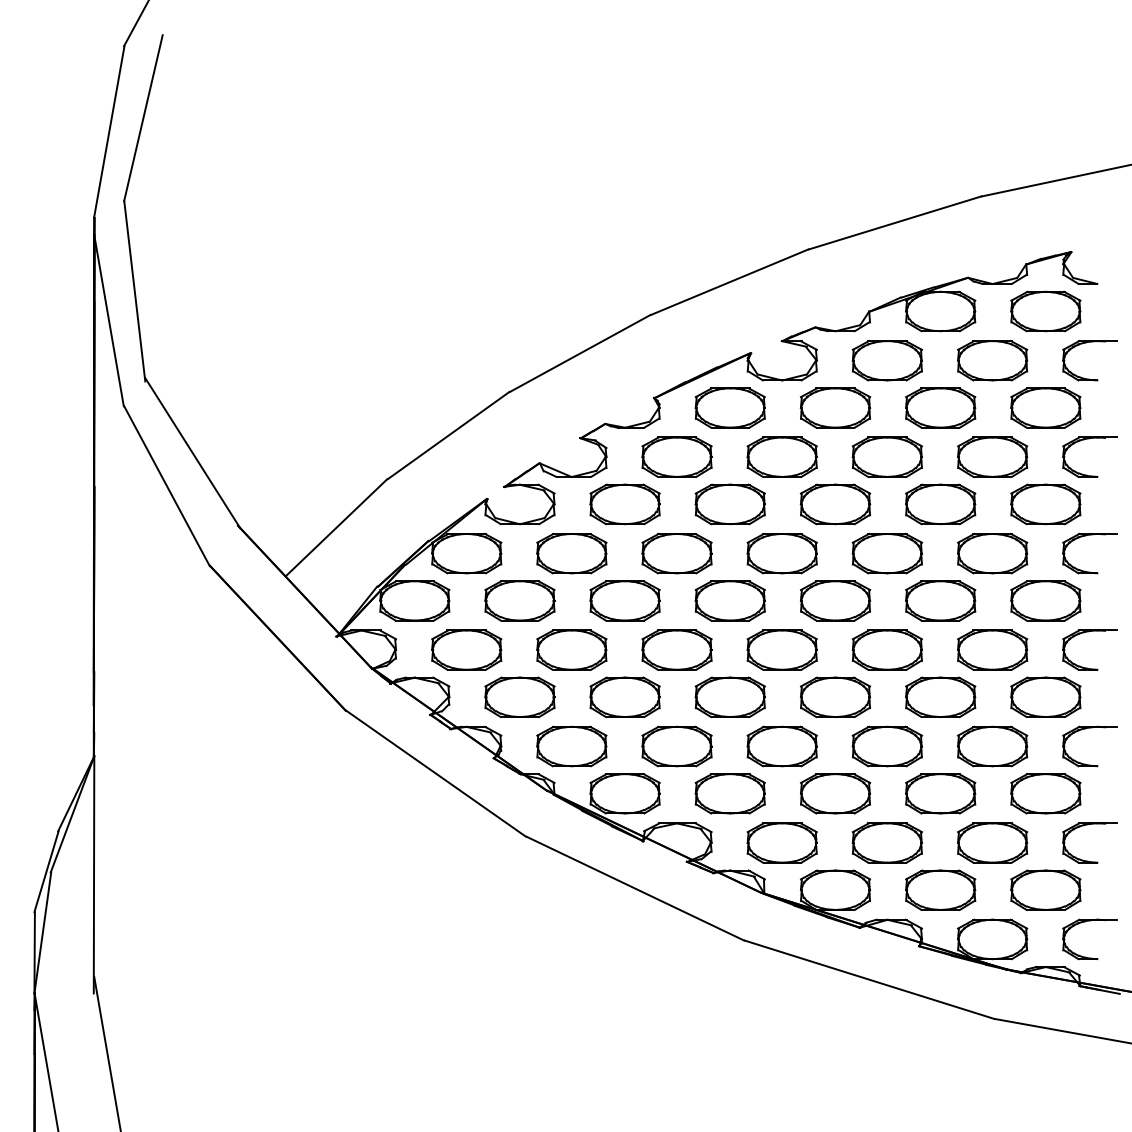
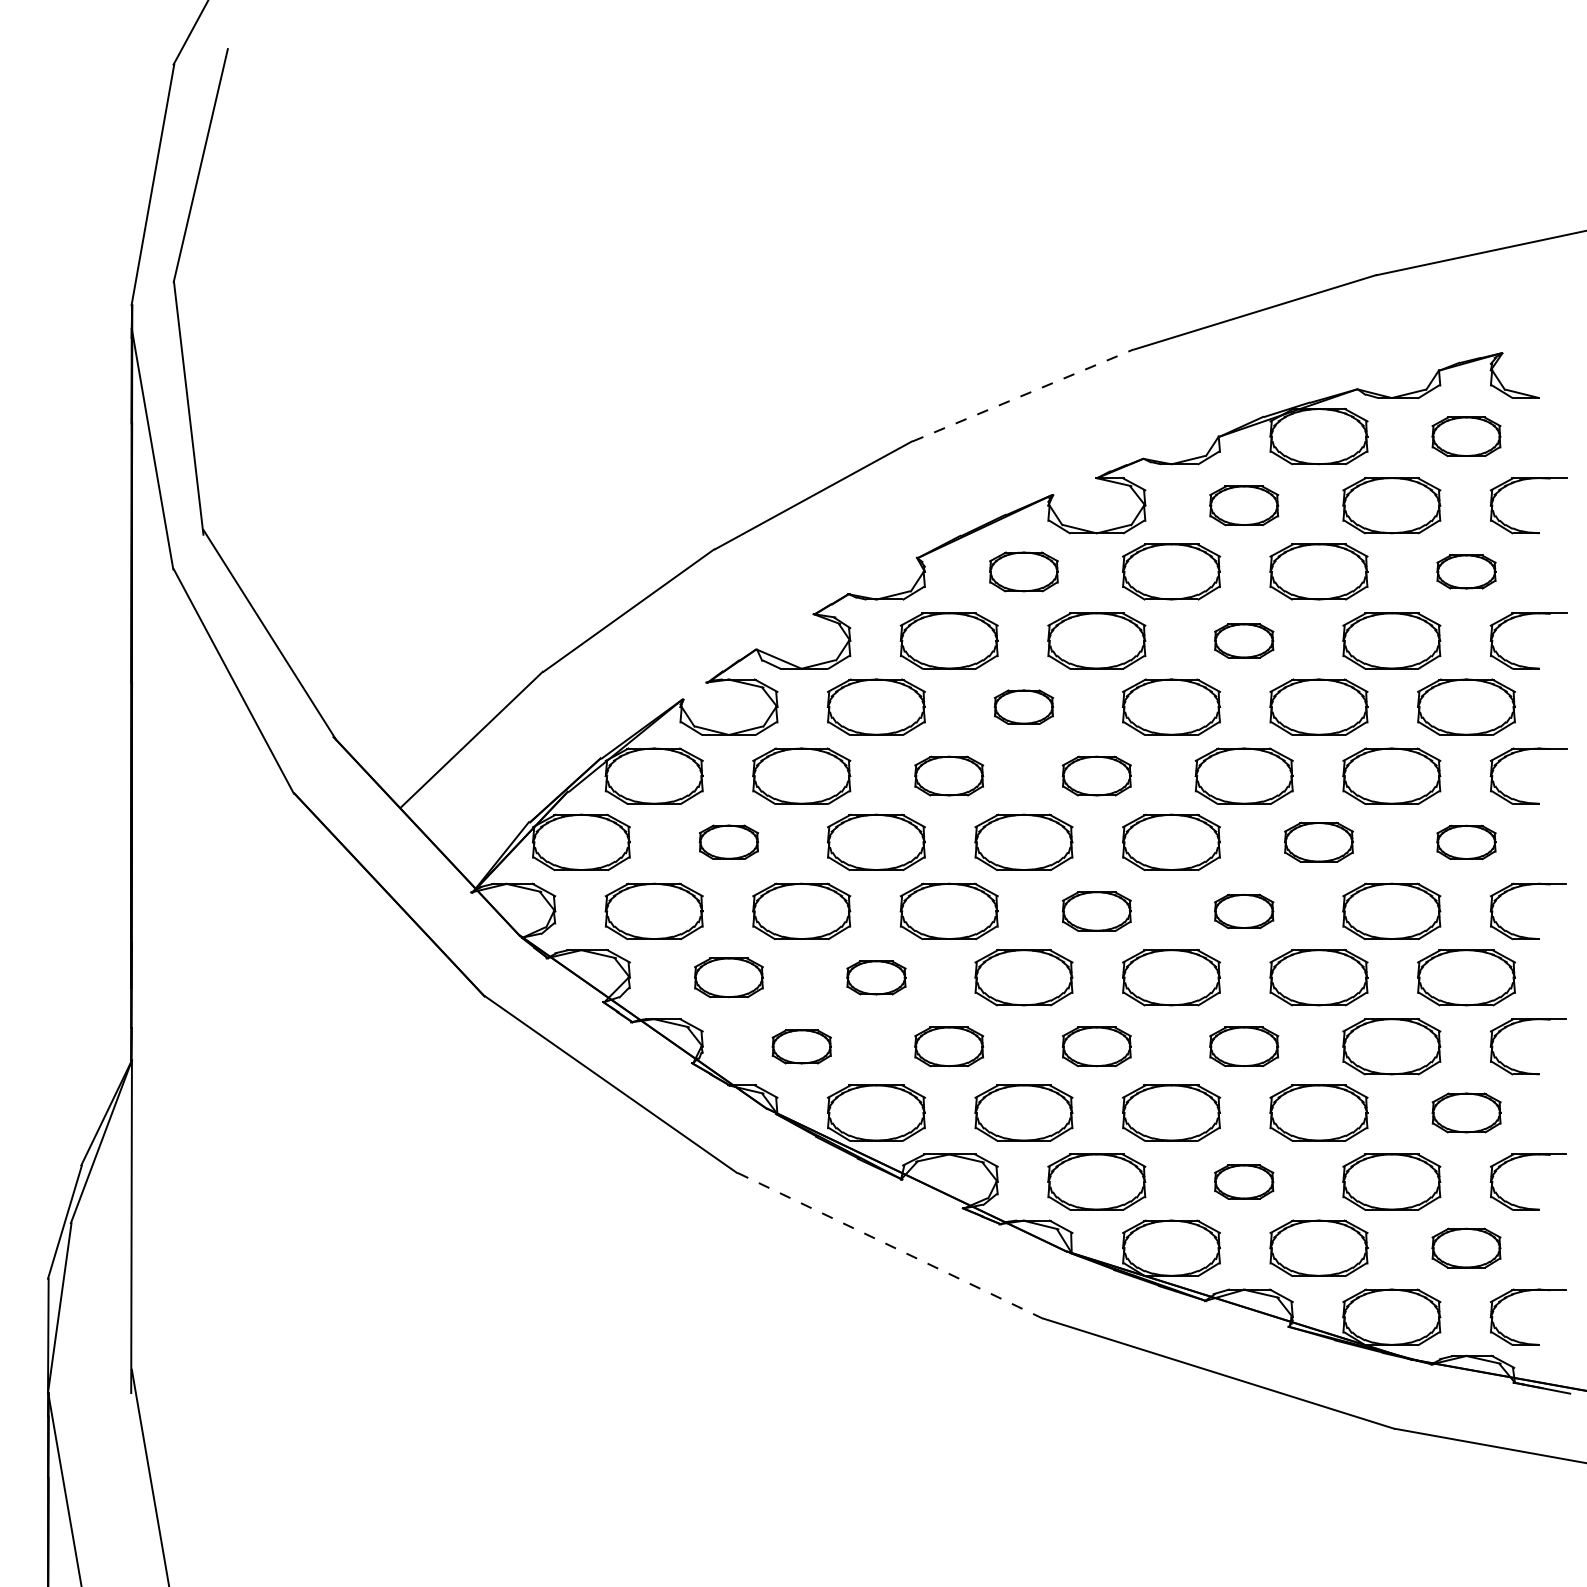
line: (729, 282) -> (1023, 395), solid -> dashed
part: (1045, 311) -> (1466, 436), size x0.7
part: (886, 360) -> (1243, 505), size x0.7
part: (729, 407) -> (1023, 571), size x0.7
part: (1045, 407) -> (1466, 571), size x0.6
part: (886, 456) -> (1243, 640), size x0.6
part: (729, 503) -> (1023, 706), size x0.6
part: (676, 553) -> (948, 775), size x0.7
part: (782, 553) -> (1096, 775), size x0.7
part: (519, 600) -> (728, 841), size x0.6
part: (940, 600) -> (1318, 841), size x0.7
part: (1045, 600) -> (1466, 842), size x0.6
part: (782, 650) -> (1096, 911), size x0.7
part: (886, 650) -> (1243, 911), size x0.6
part: (519, 697) -> (728, 977), size x0.7
part: (625, 697) -> (876, 977), size x0.6
part: (571, 746) -> (801, 1046), size x0.6
part: (676, 746) -> (948, 1046), size x0.7
part: (782, 746) -> (1096, 1046), size x0.7
part: (886, 746) -> (1243, 1046), size x0.7
part: (1045, 793) -> (1466, 1112), size x0.7
part: (886, 842) -> (1243, 1181), size x0.6
line: (635, 888) -> (890, 1246), solid -> dashed
part: (1045, 889) -> (1466, 1247), size x0.7

